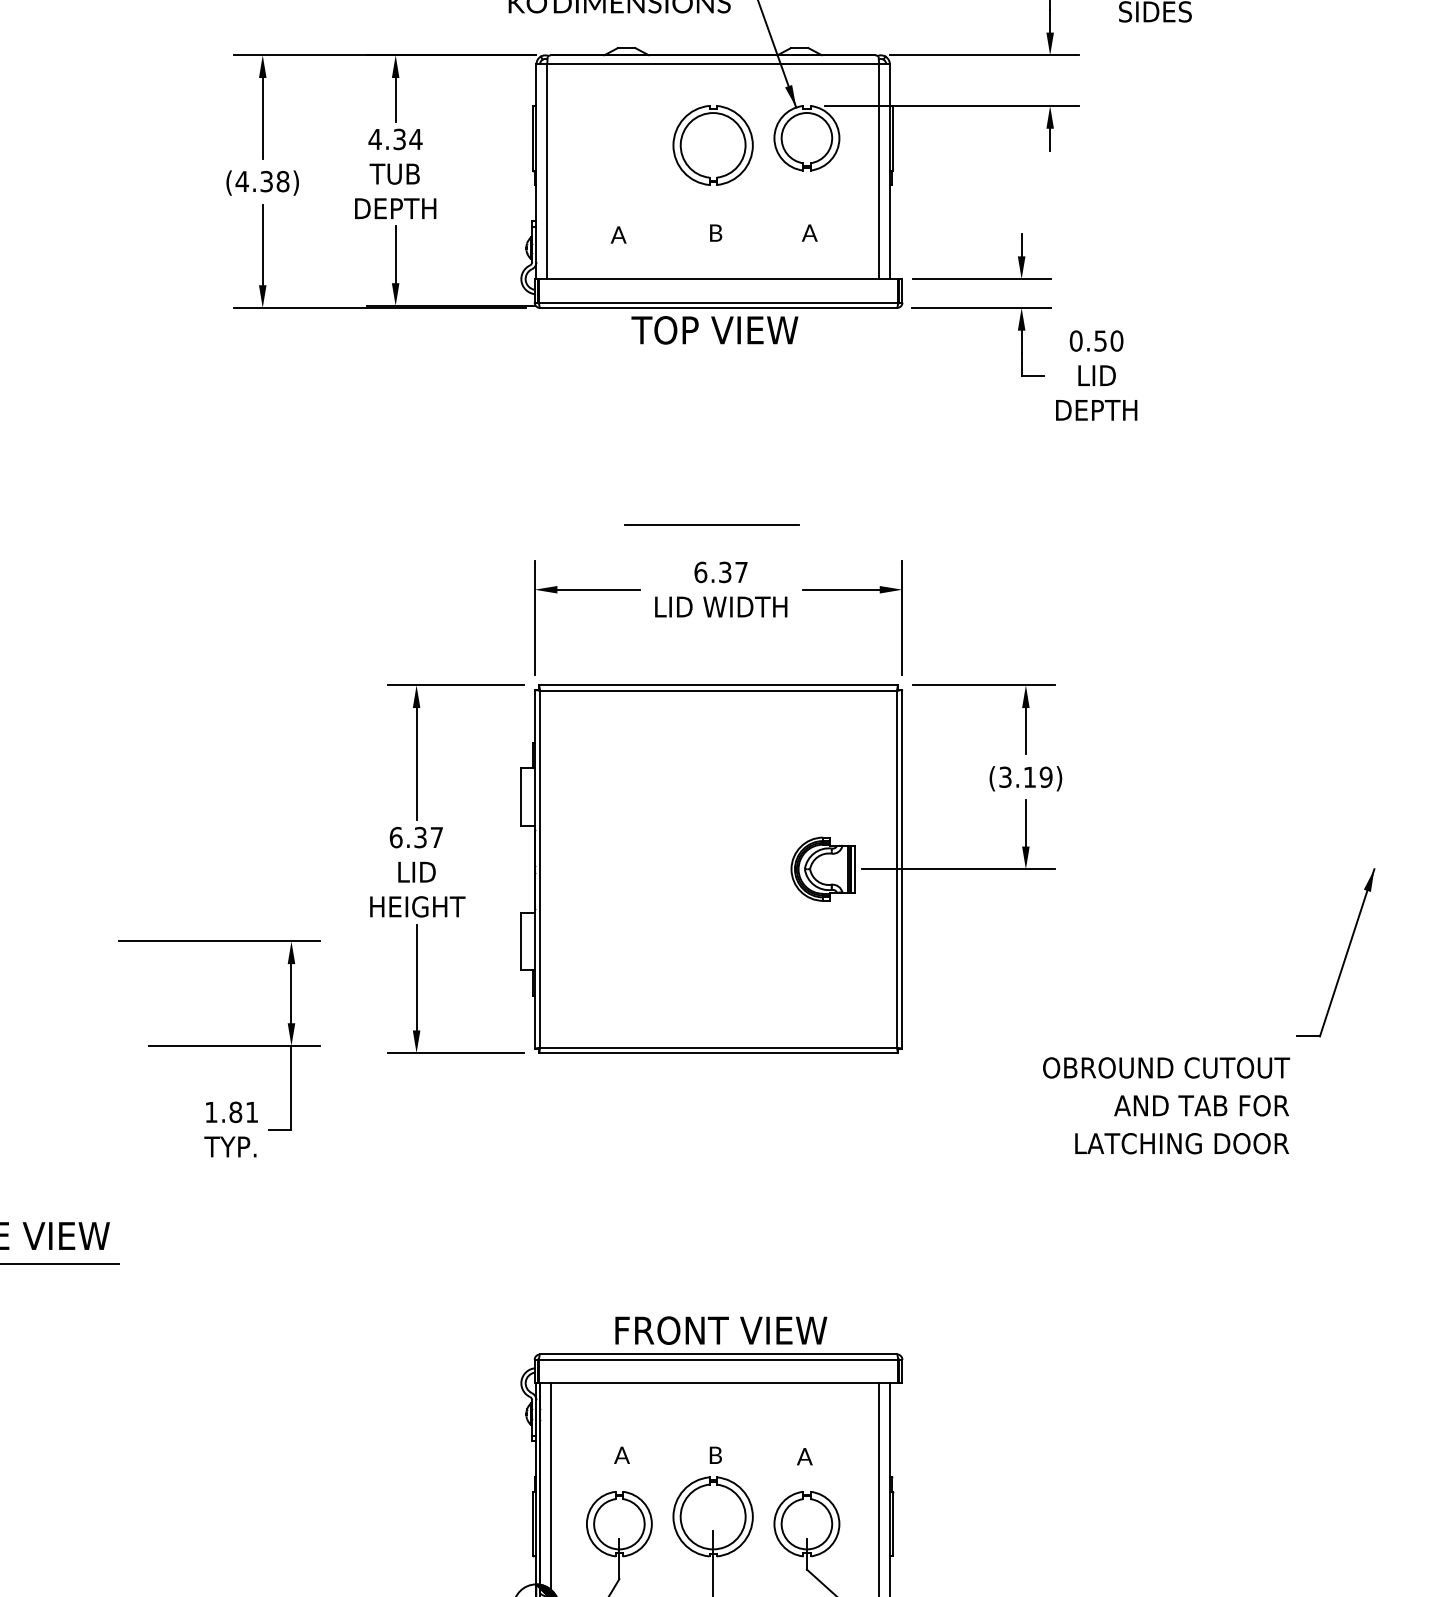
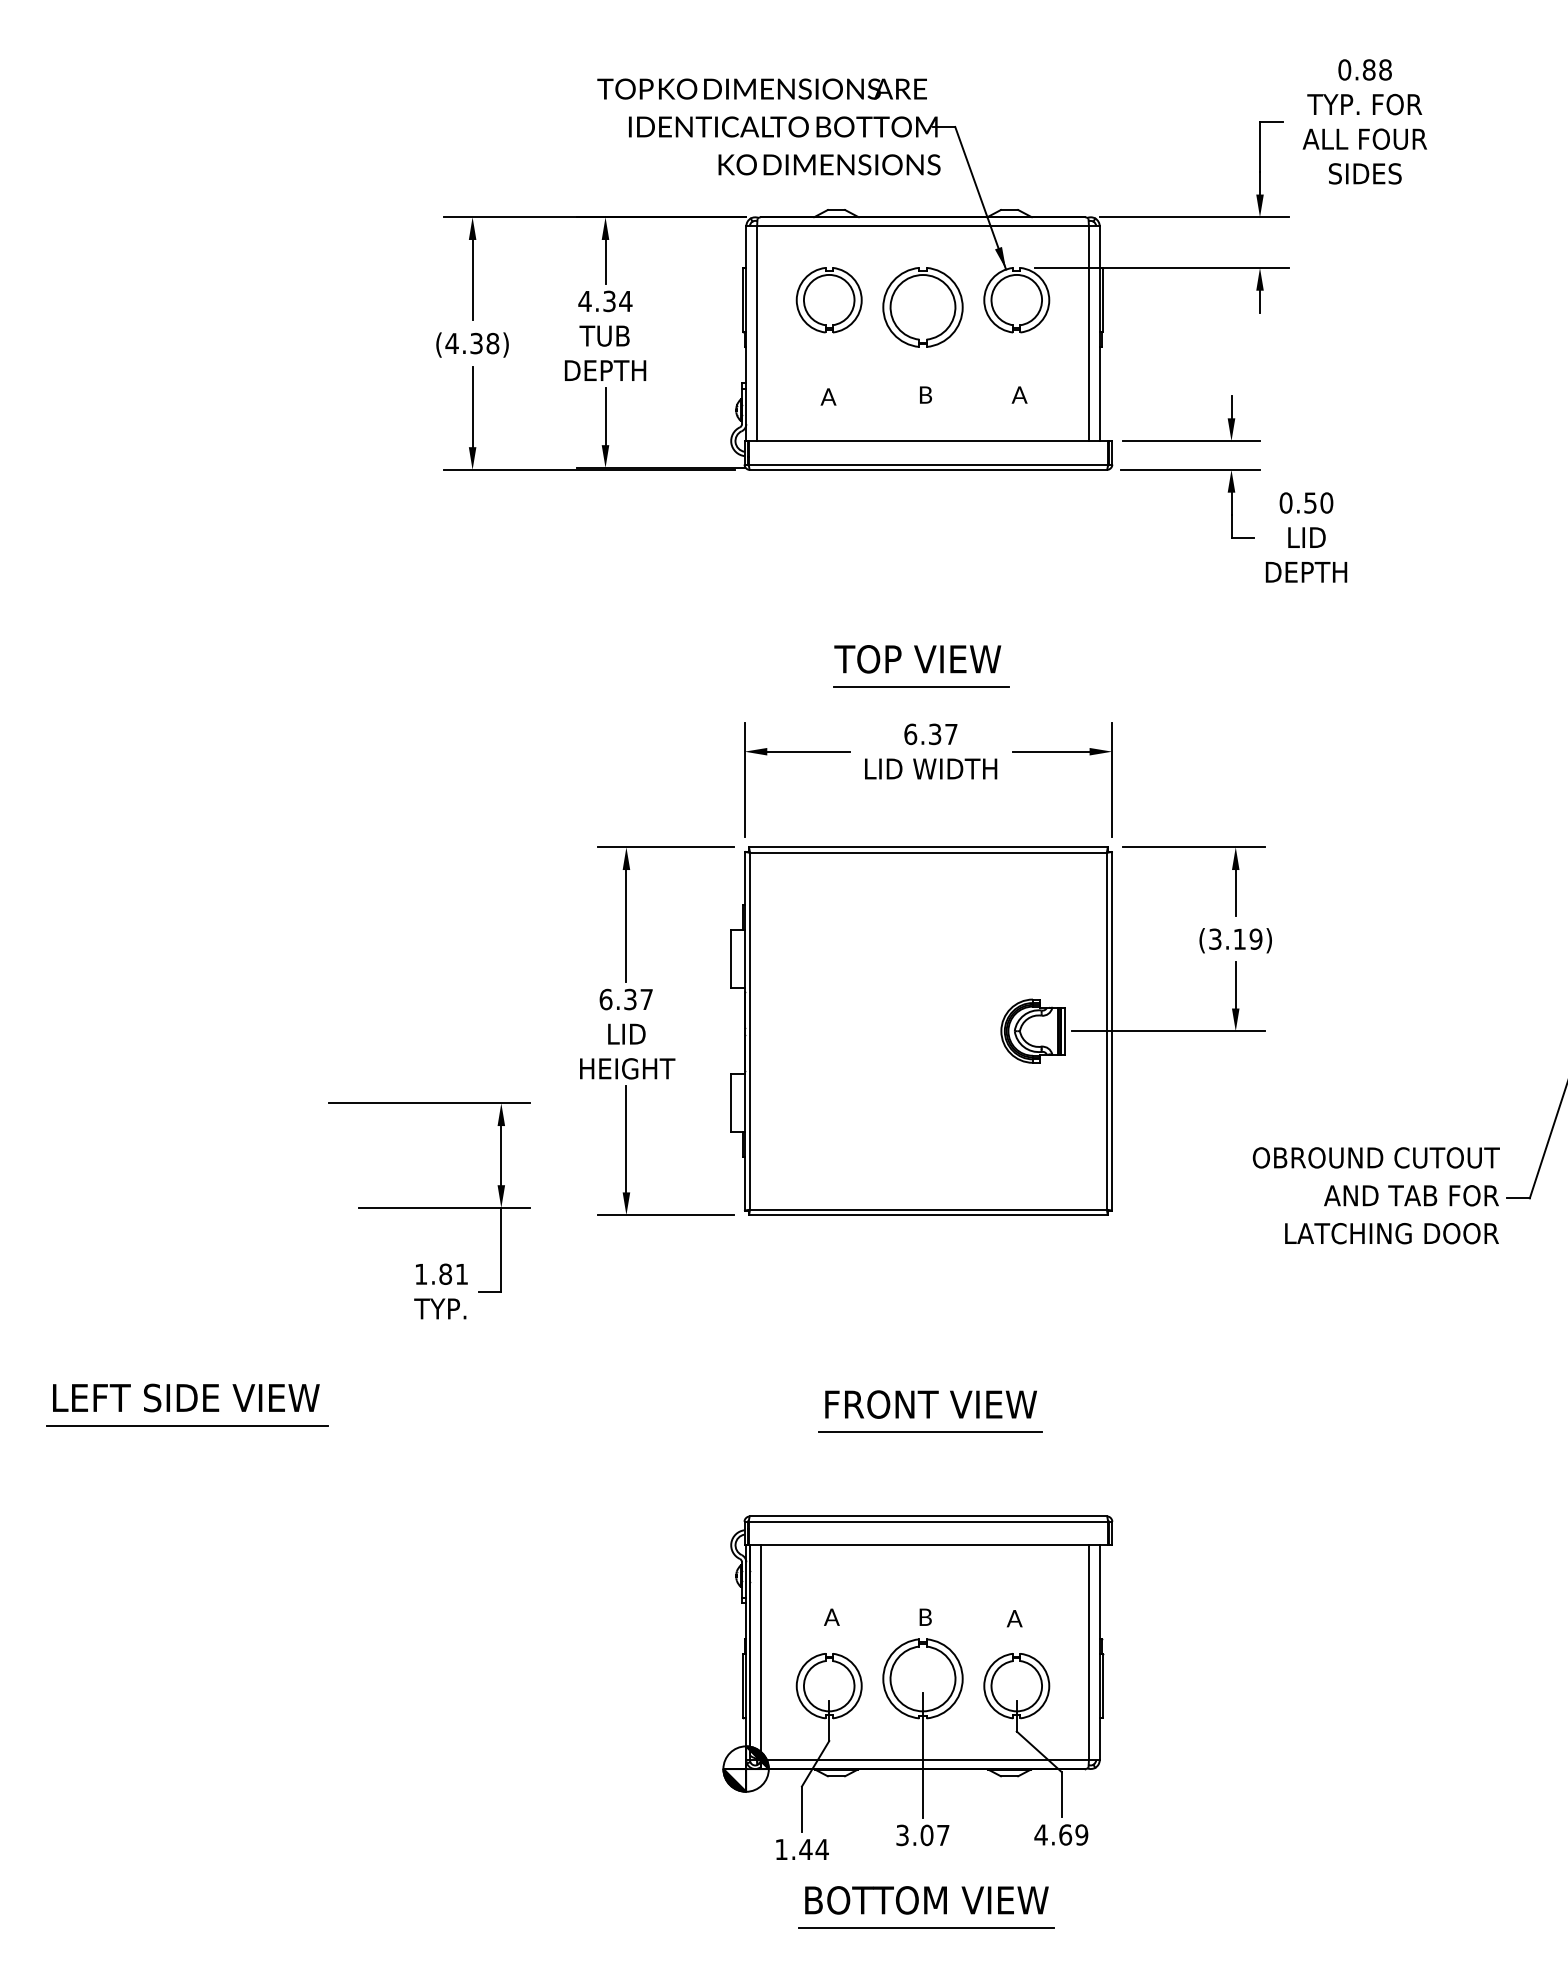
part: (618, 138) -> (828, 300), added
text: (714, 330) -> (917, 659), moved
text: (1165, 1105) -> (1375, 1195), moved
line: (720, 1269) -> (930, 1431), added
text: (720, 1330) -> (930, 1404), moved

